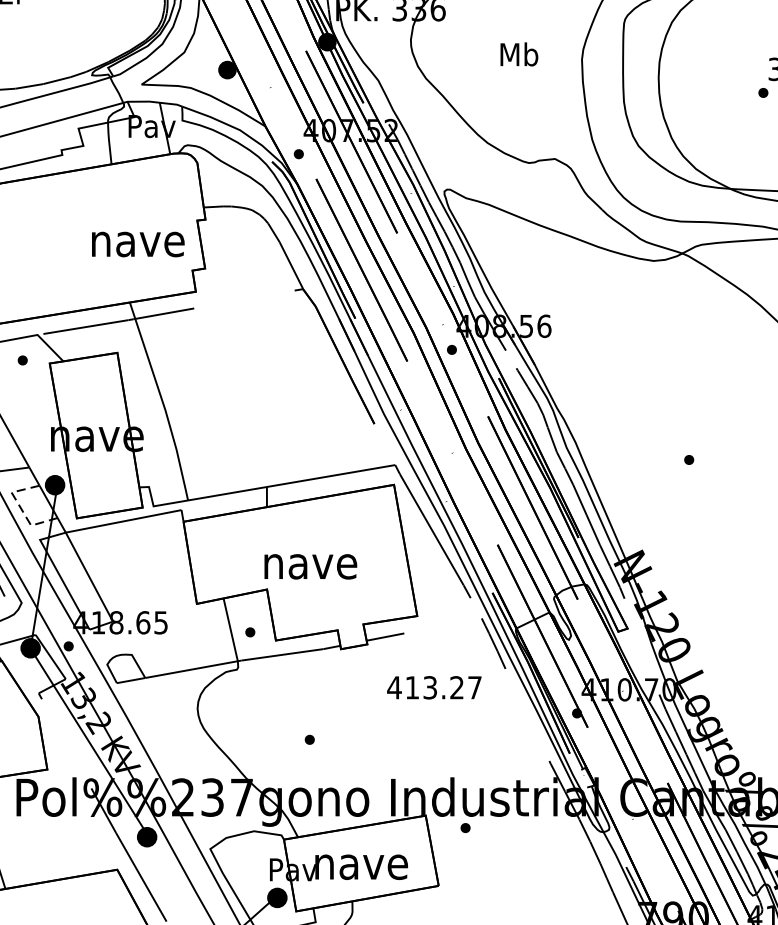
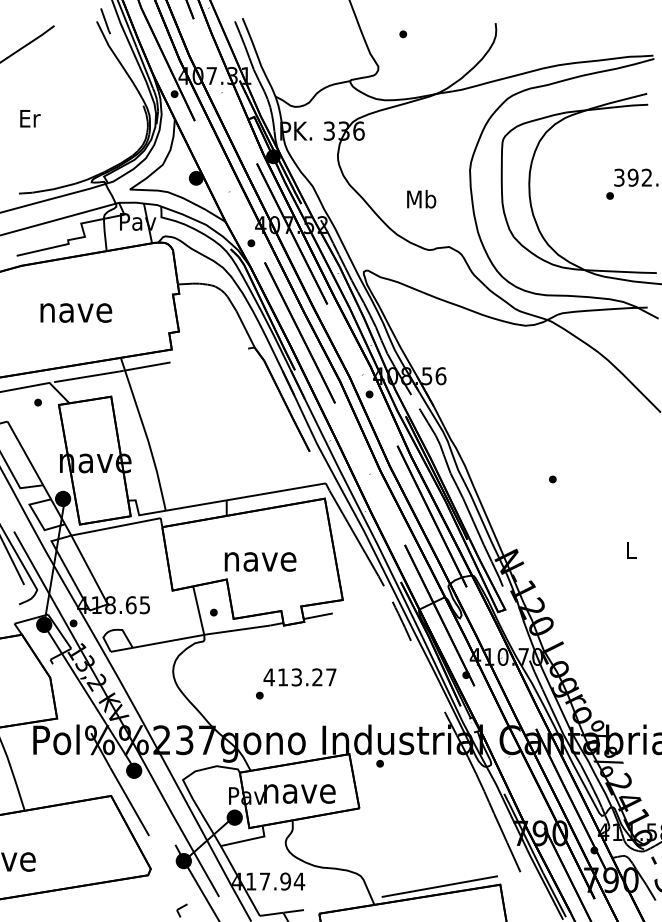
text: (519, 54) -> (421, 199), moved
text: (138, 243) -> (76, 312), moved
line: (20, 507) -> (36, 516), dashed -> solid
text: (433, 687) -> (299, 677), moved

